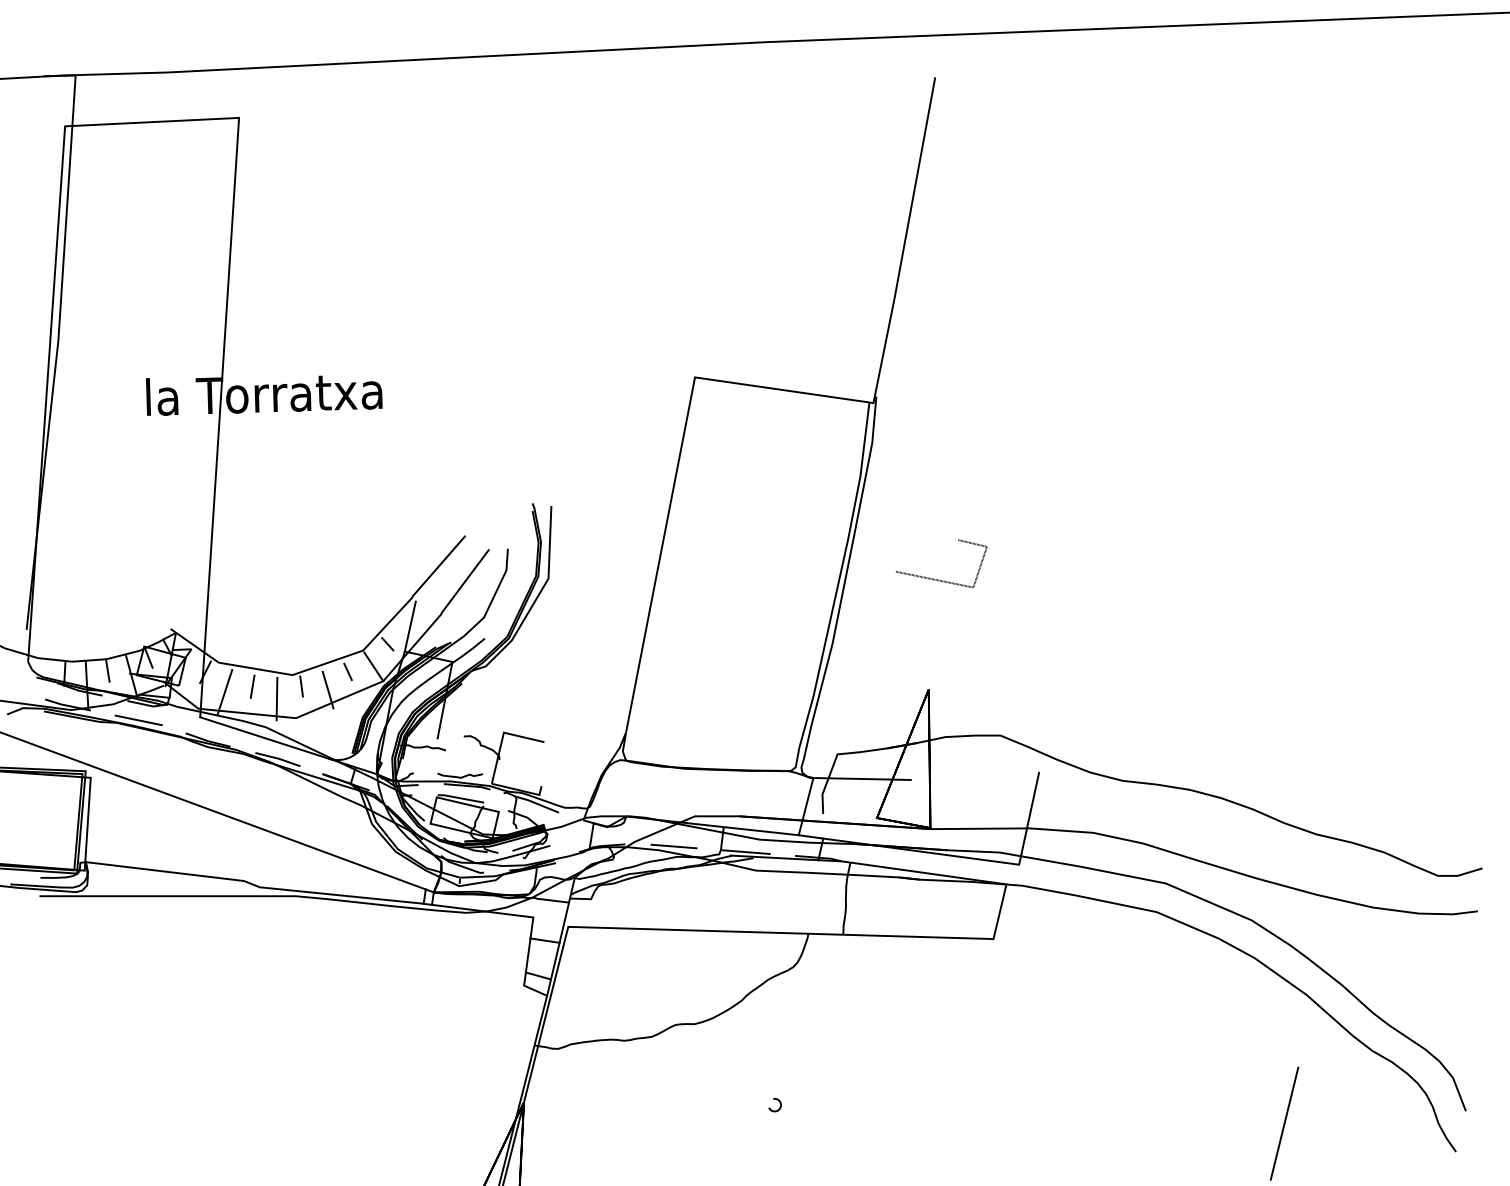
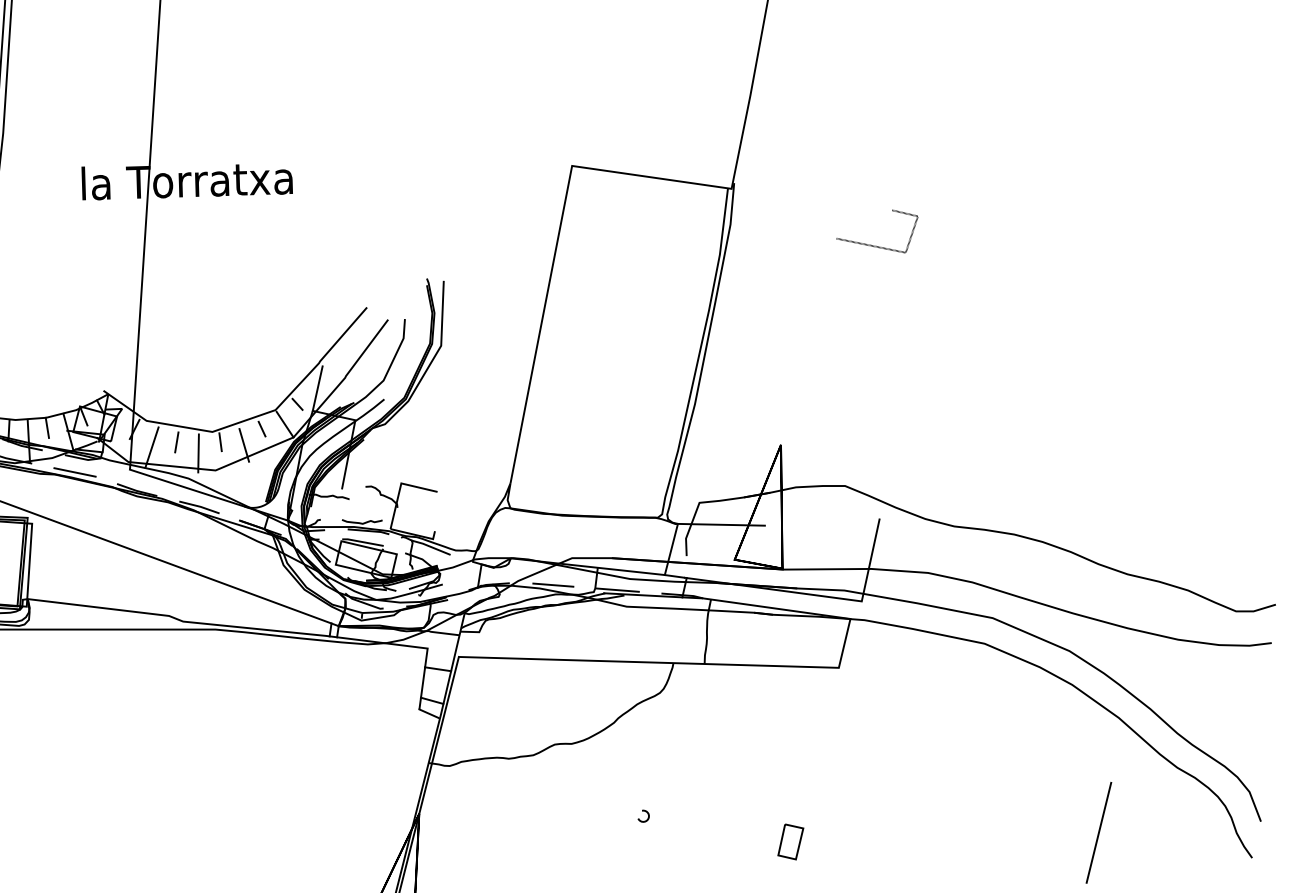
line: (940, 579) -> (876, 245), moved
part: (939, 1133) -> (790, 841), added

